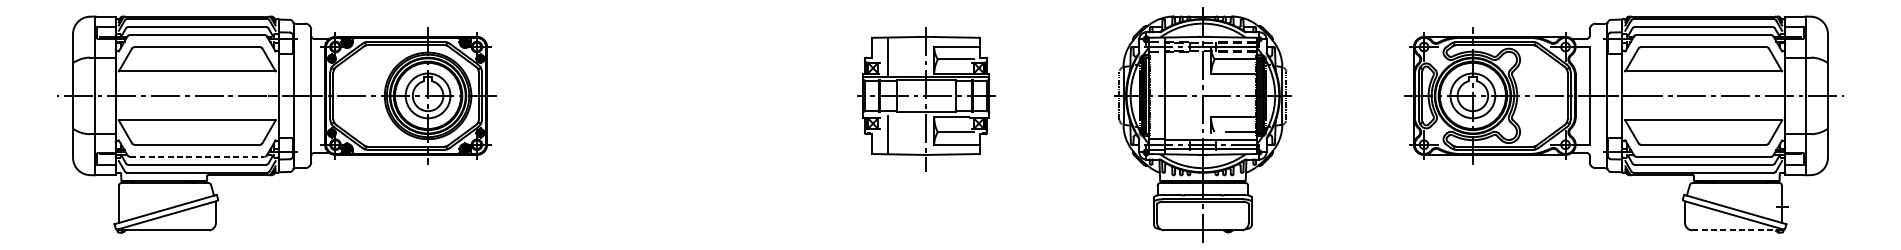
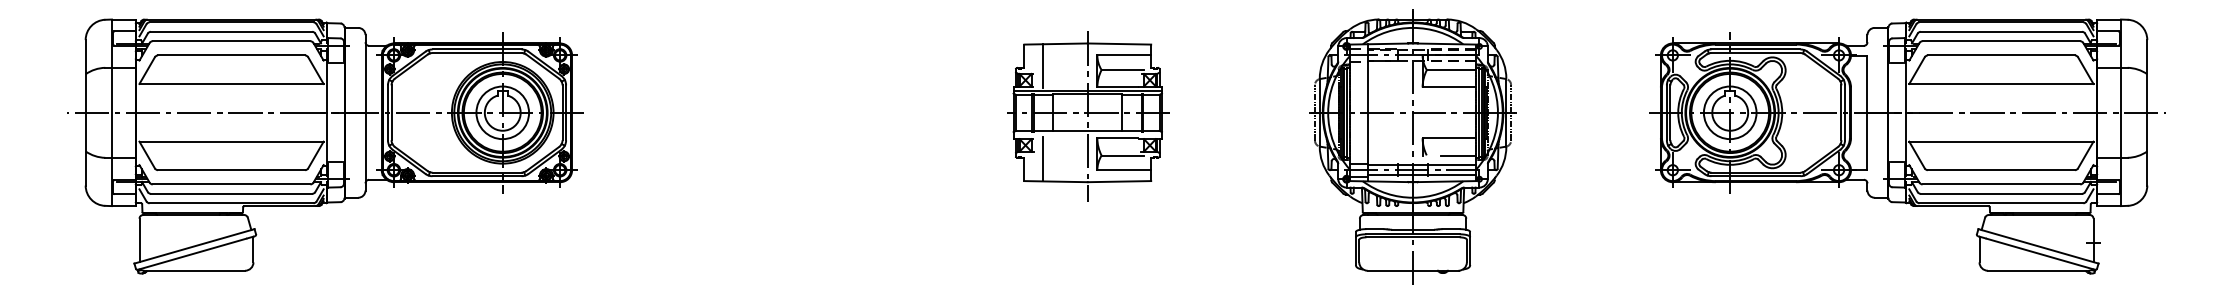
line: (197, 156) -> (231, 184), dashed -> solid
line: (1735, 230) -> (2038, 270), dashed -> solid

